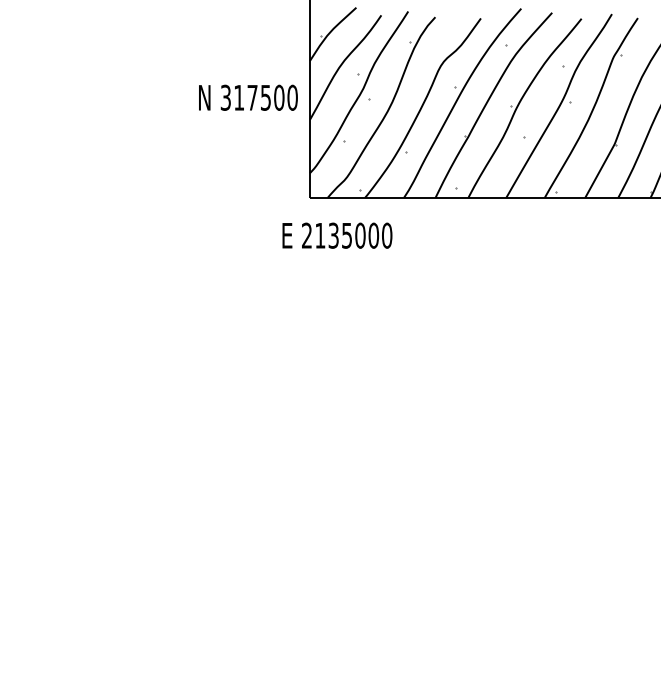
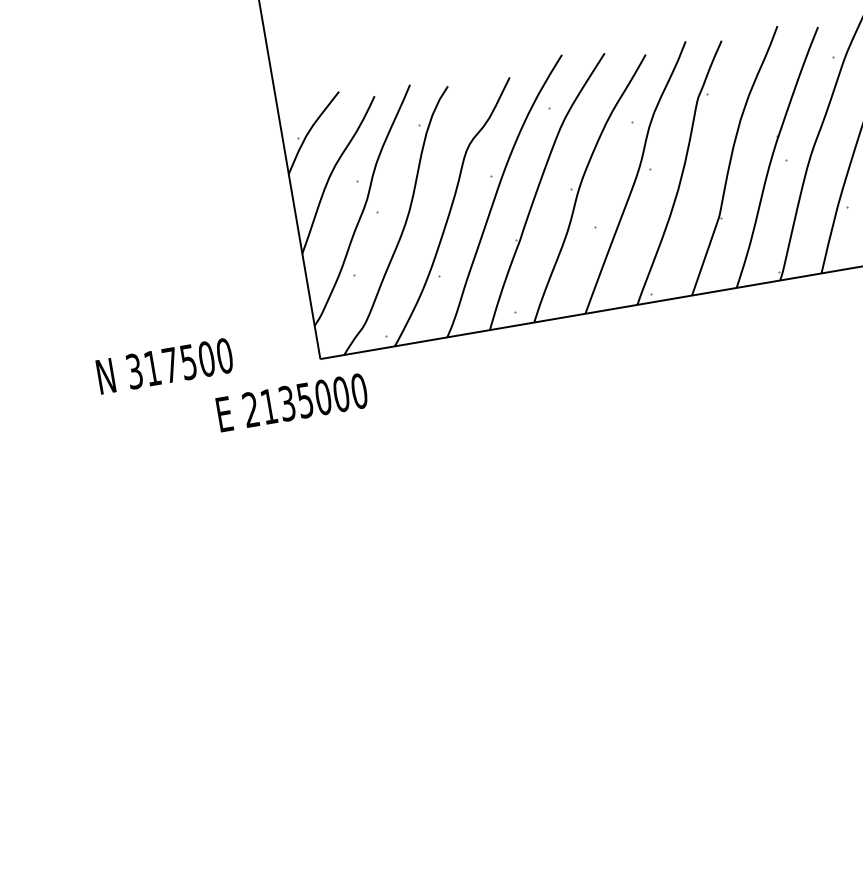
text: (248, 97) -> (165, 365), moved
text: (337, 235) -> (292, 402), moved

